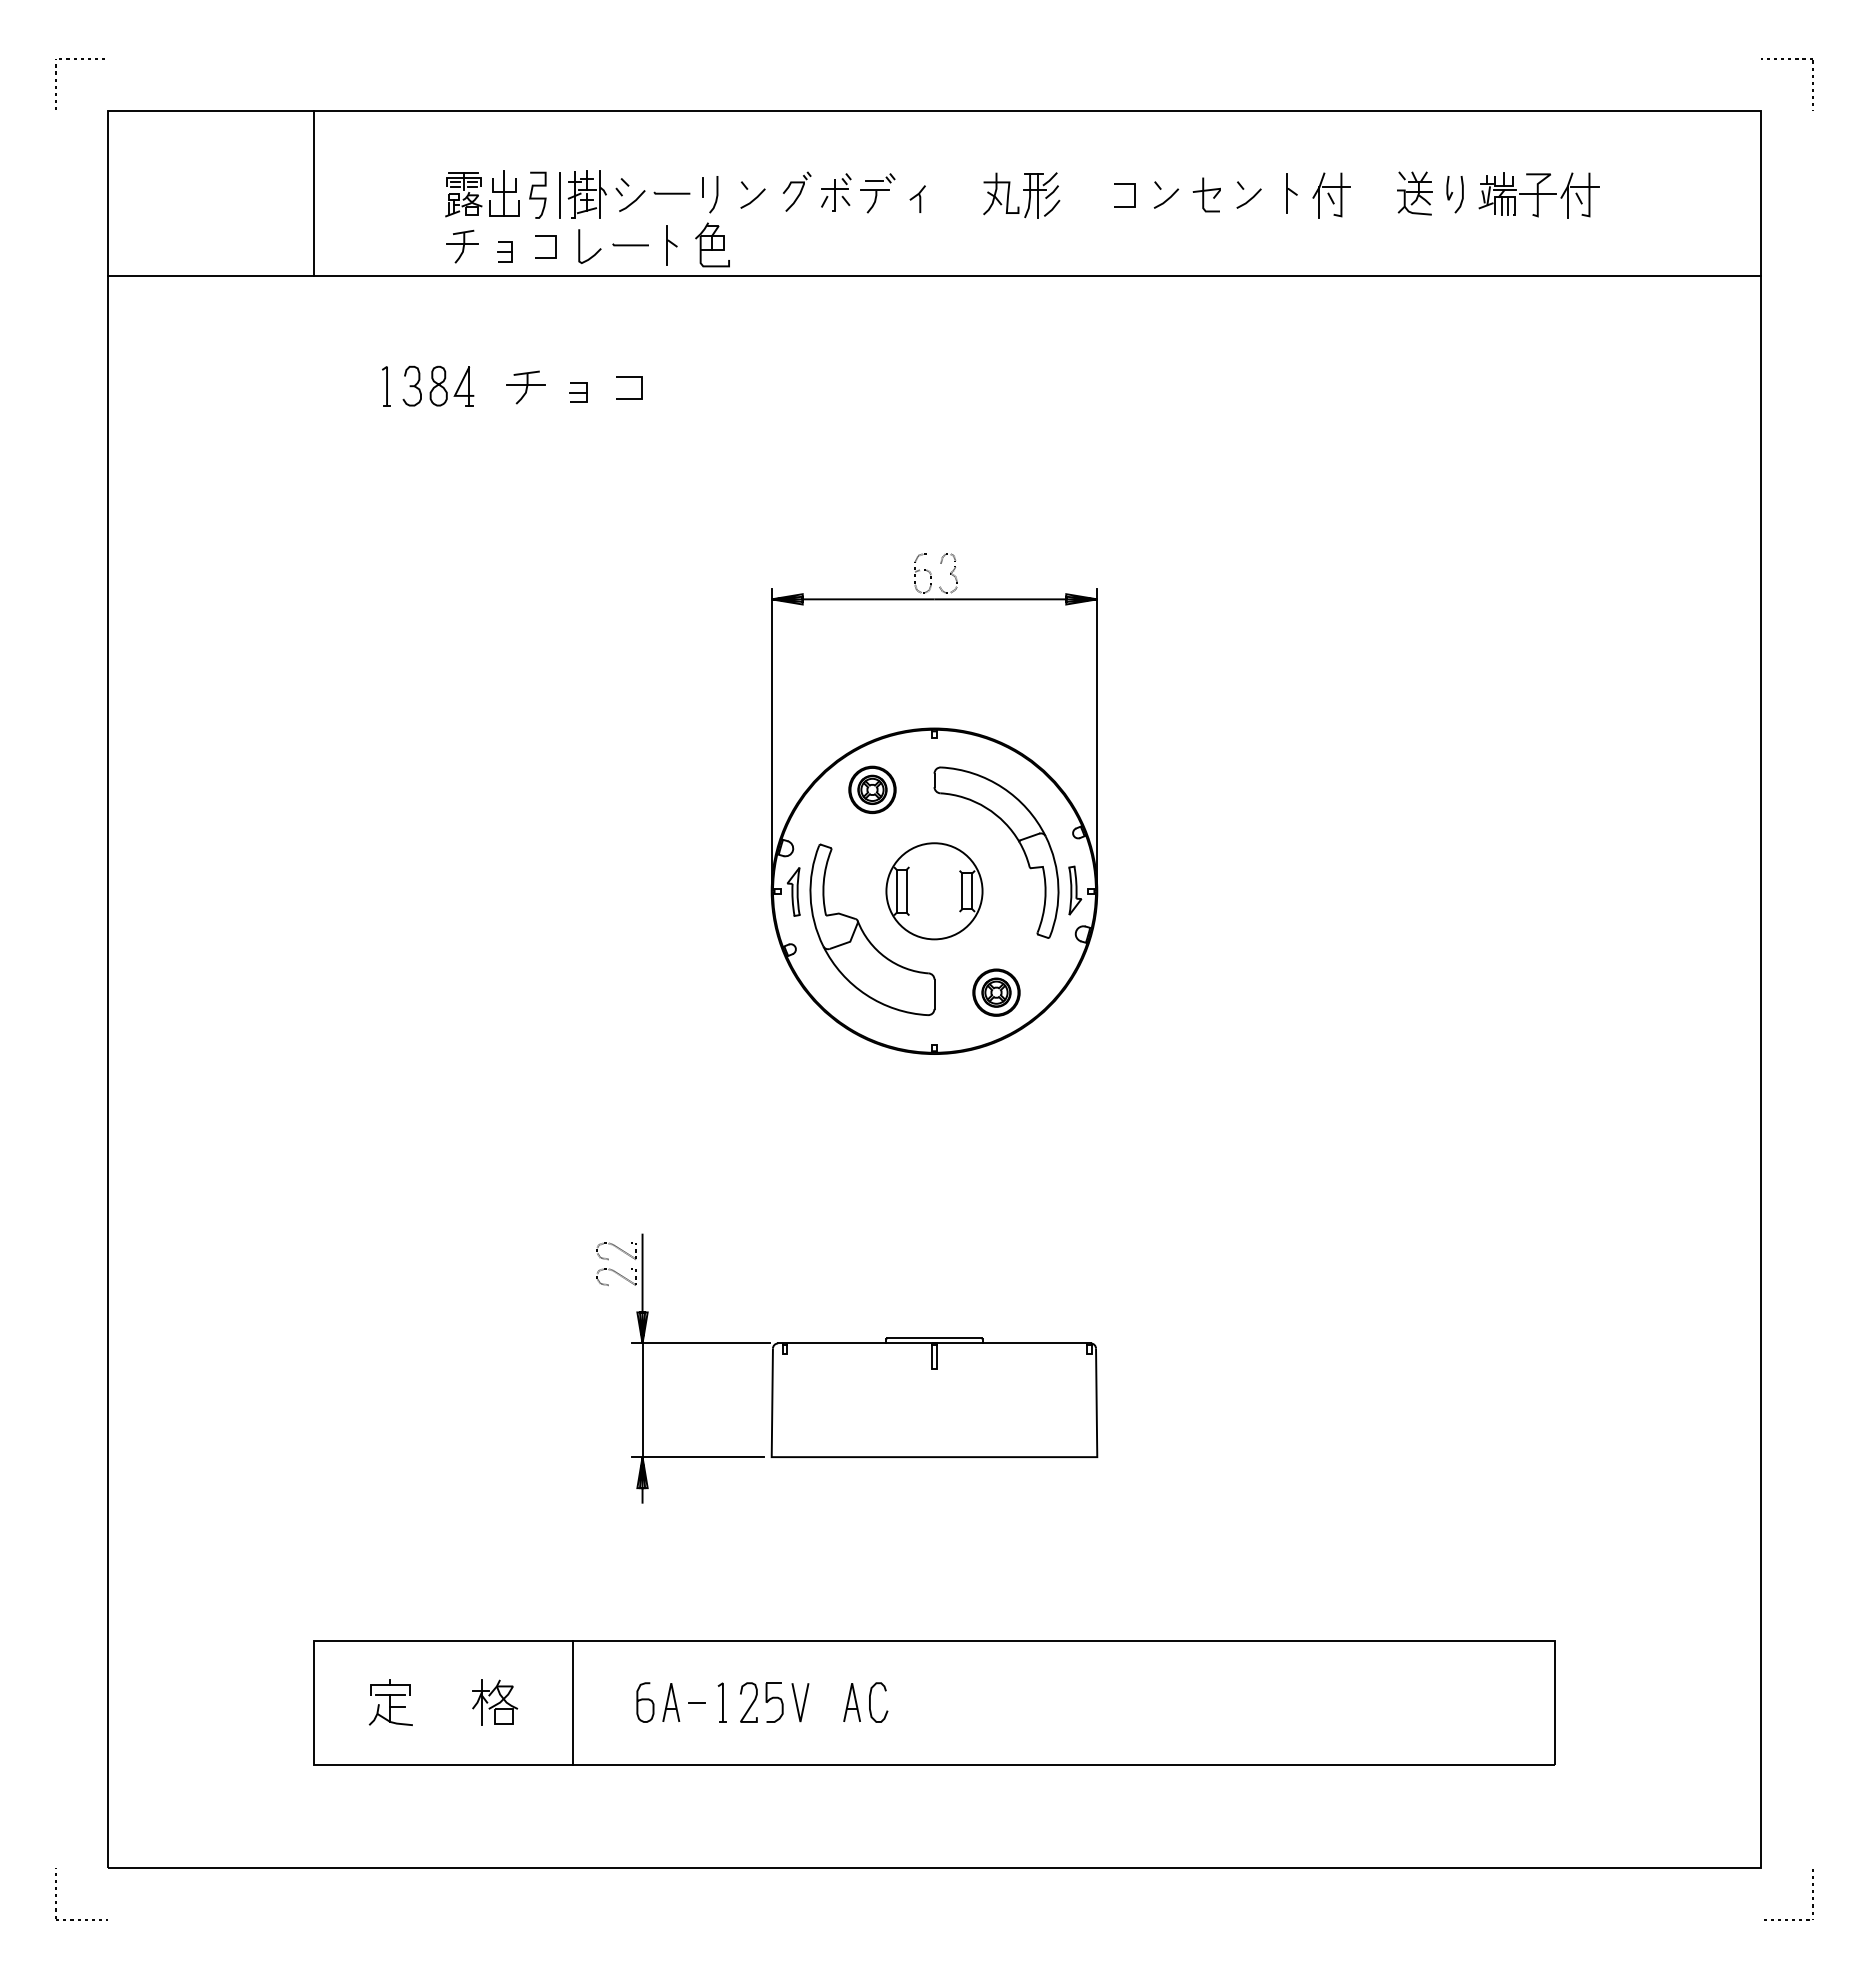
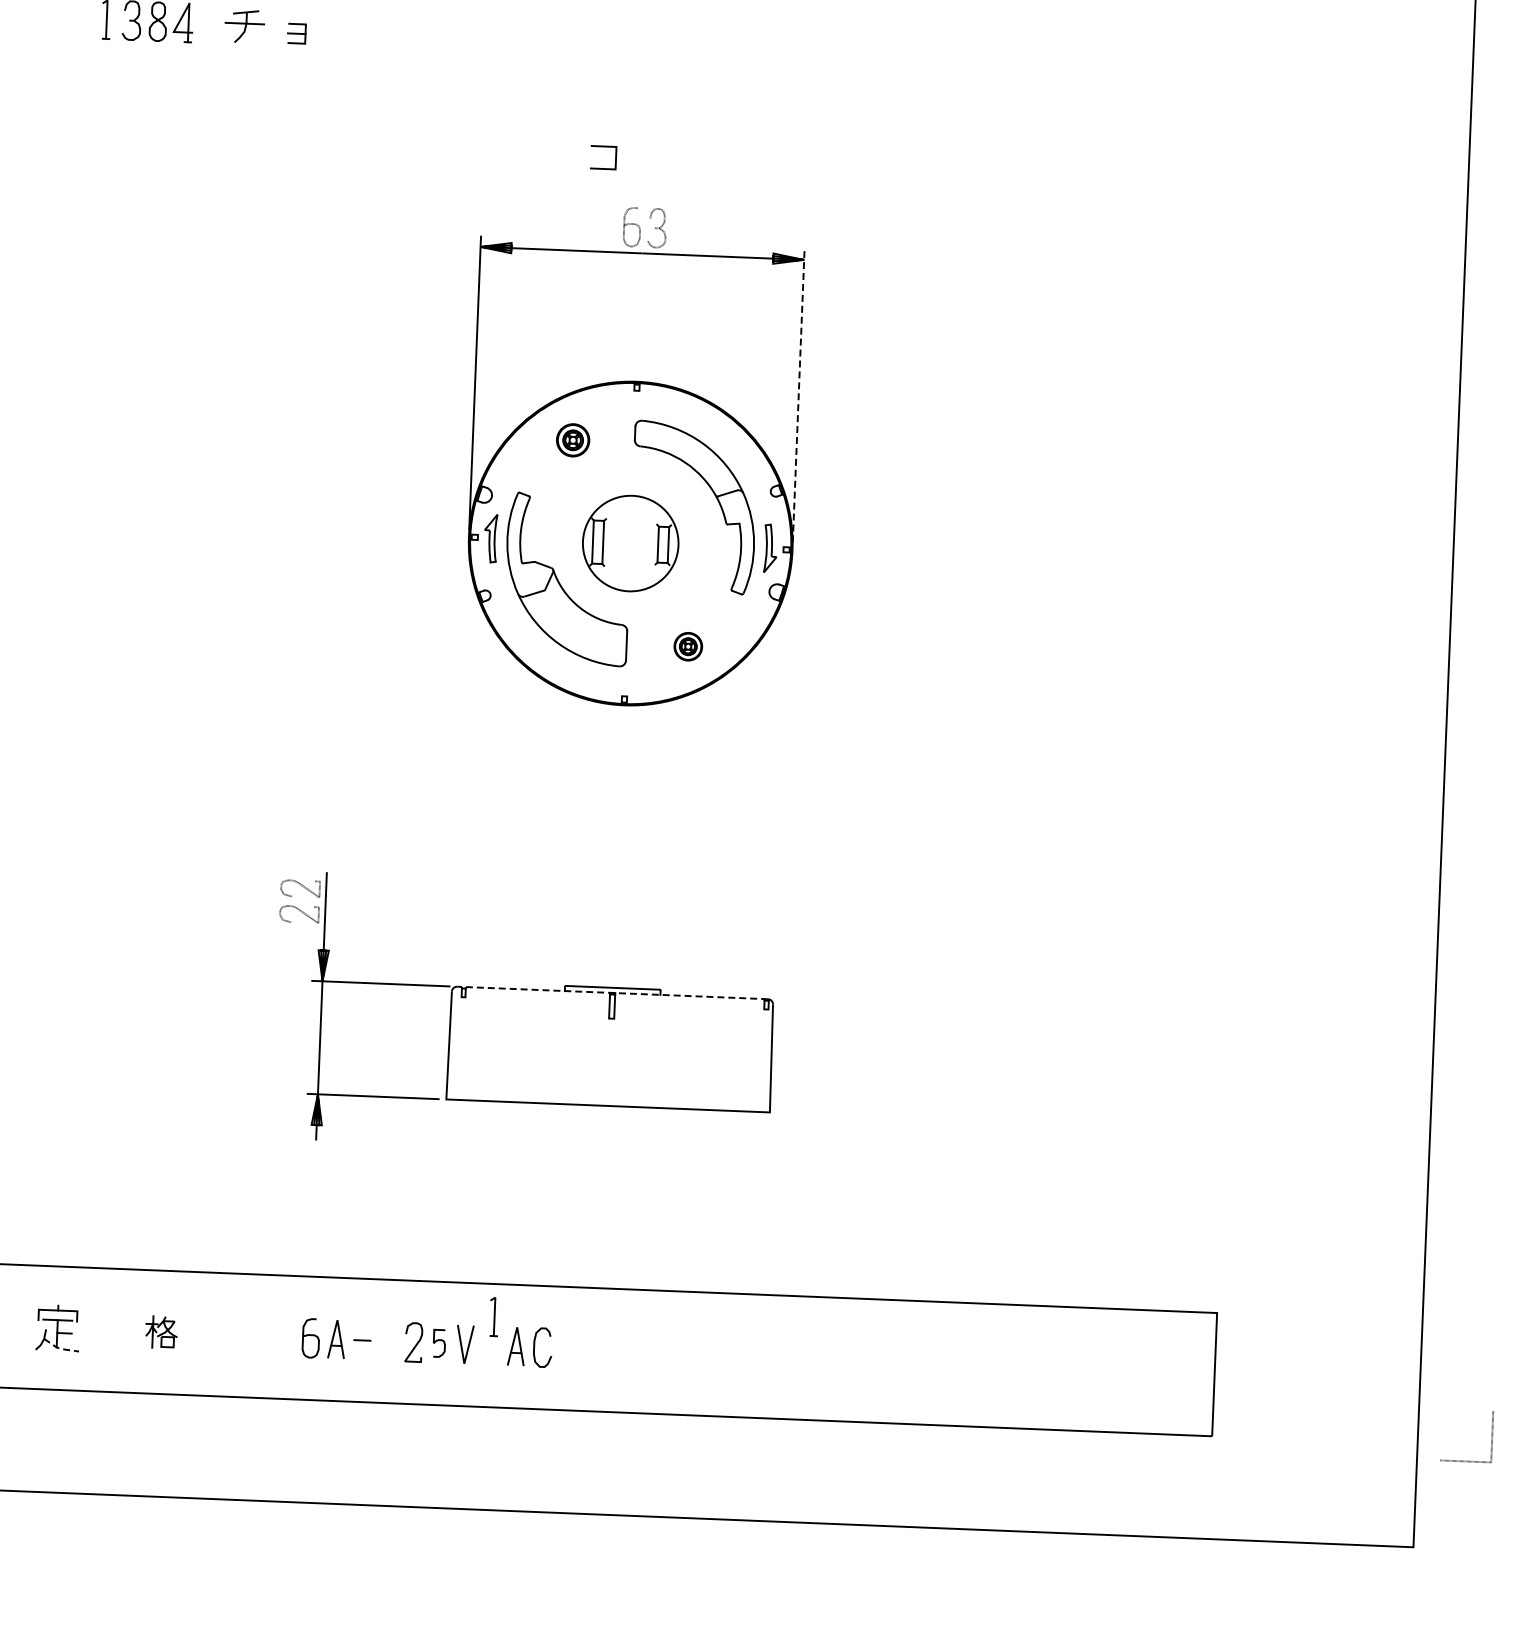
line: (629, 377) -> (603, 147), moved
line: (1097, 735) -> (798, 395), solid -> dashed
part: (872, 789) -> (573, 439), size x0.7
part: (996, 992) -> (688, 646), size x0.6
line: (934, 1343) -> (612, 993), solid -> dashed
part: (495, 1702) -> (162, 1332), size x0.7
line: (572, 1702) -> (238, 1335), removed
part: (721, 1702) -> (493, 1316), moved
part: (774, 1702) -> (439, 1343), size x0.7
line: (394, 1722) -> (60, 1348), solid -> dashed
line: (1812, 1892) -> (1491, 1435), moved

